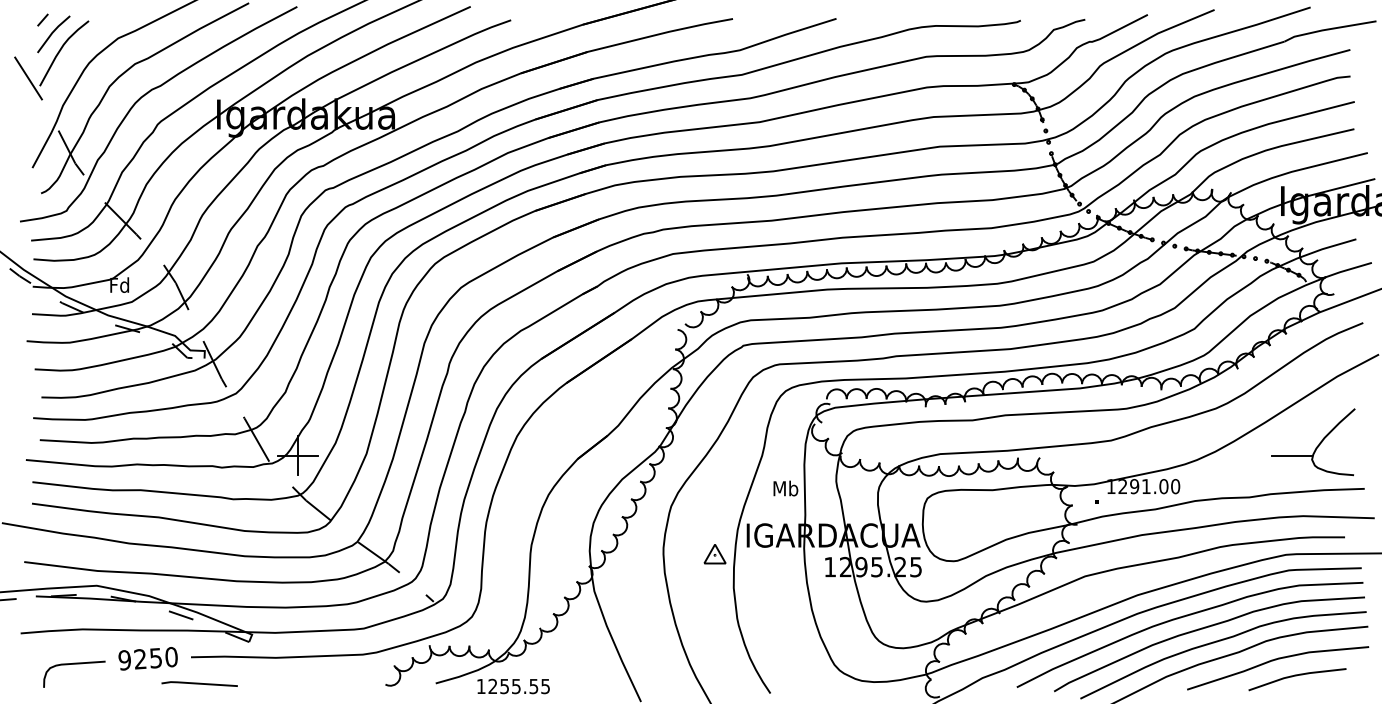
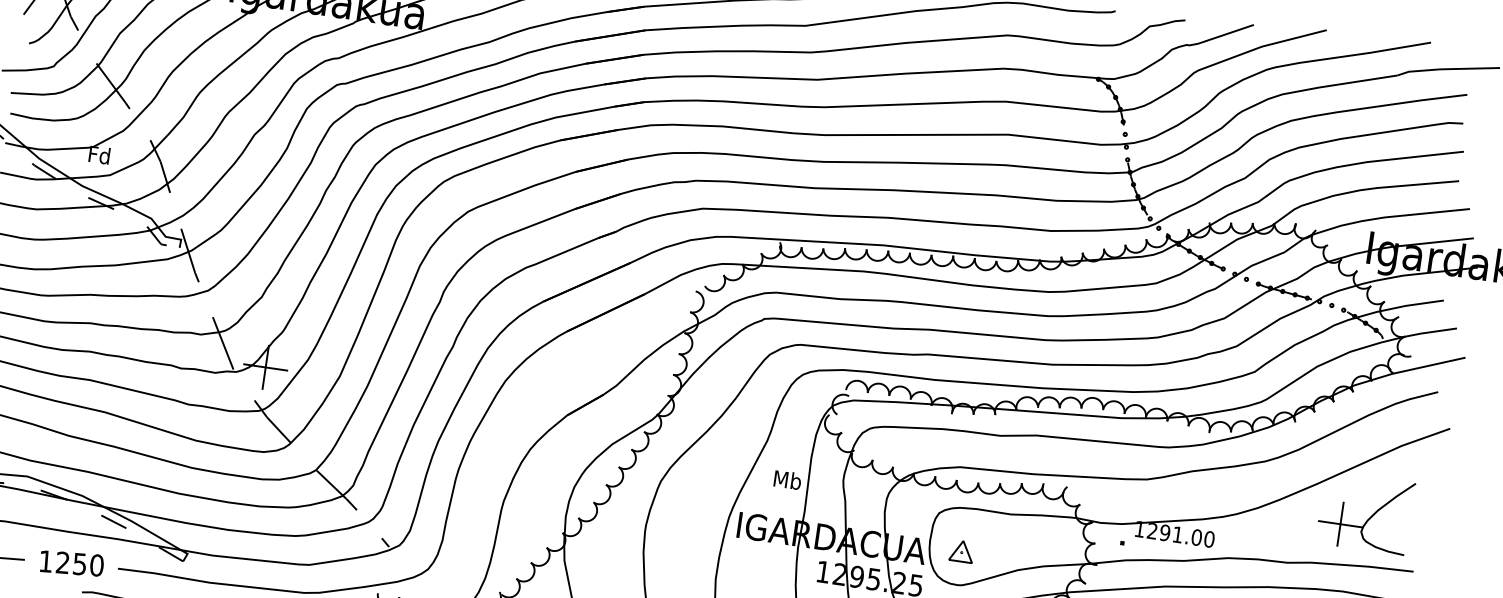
line: (1292, 455) -> (1340, 524), added
part: (714, 554) -> (961, 551), moved
text: (124, 660) -> (45, 561), 9250 -> 1250

